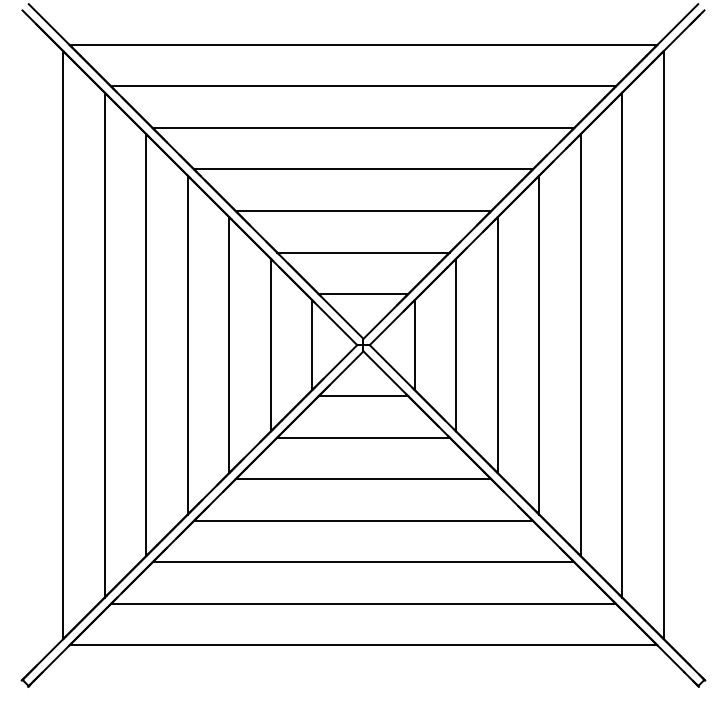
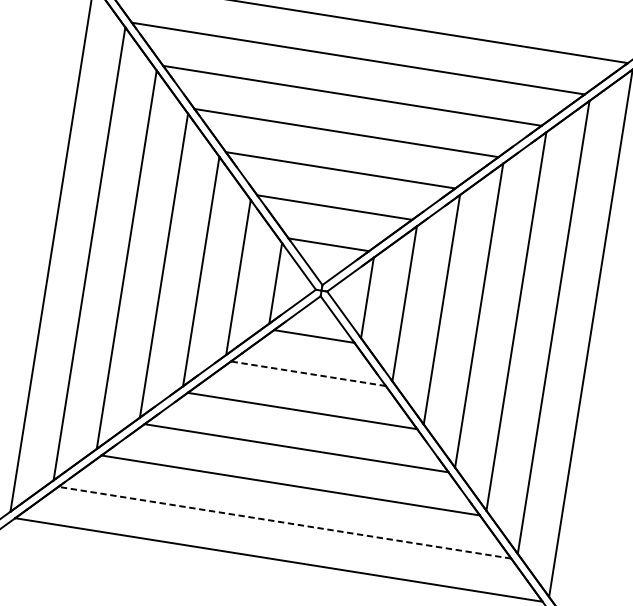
line: (363, 437) -> (308, 373), solid -> dashed
line: (363, 603) -> (284, 522), solid -> dashed

